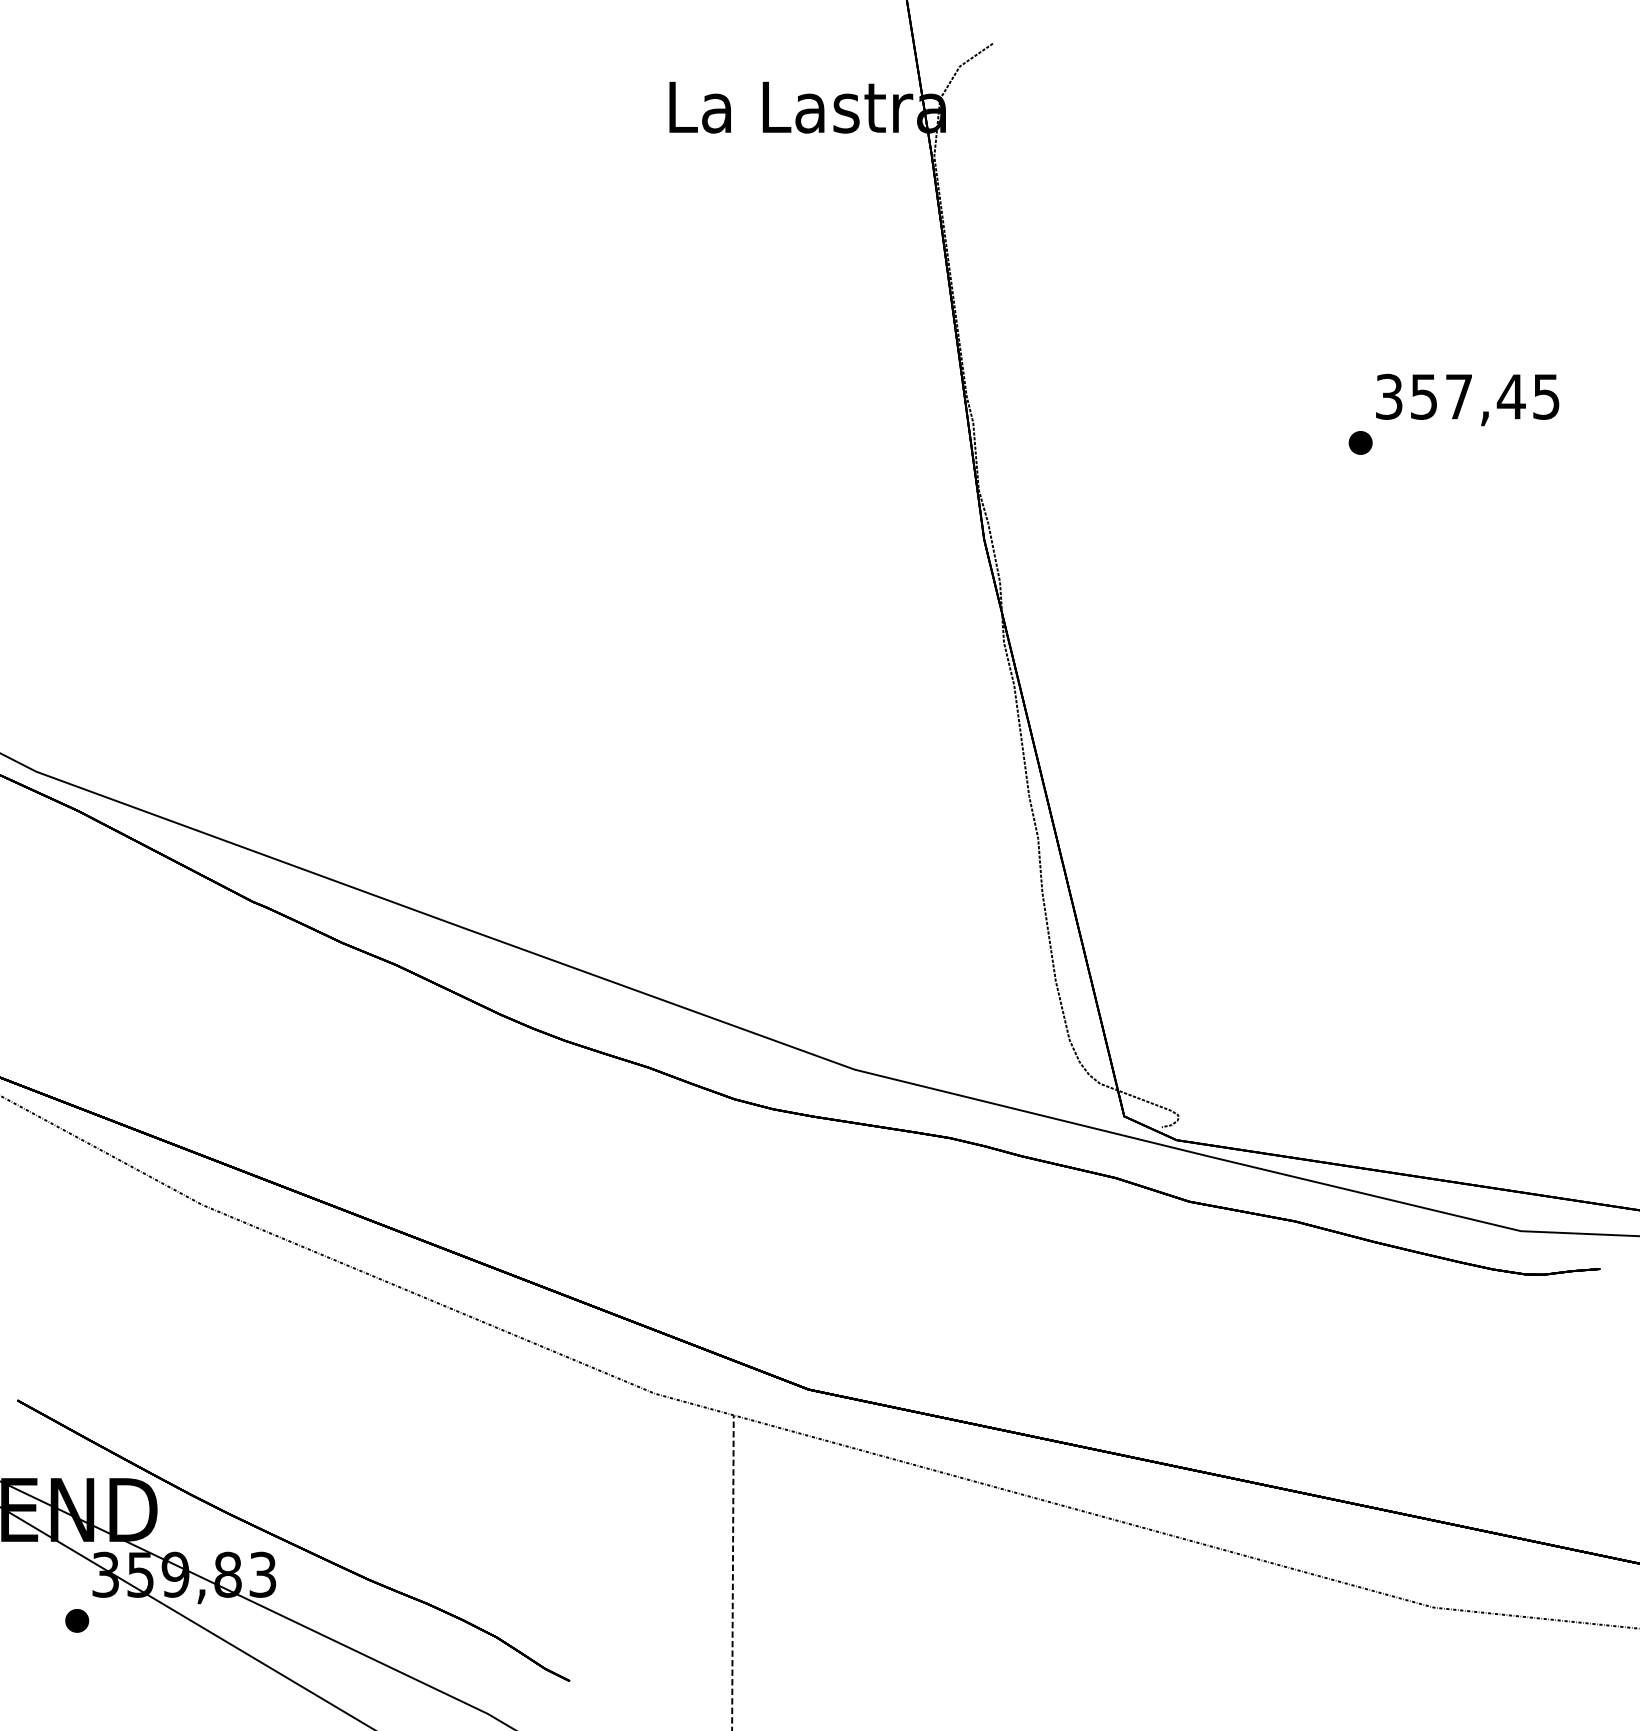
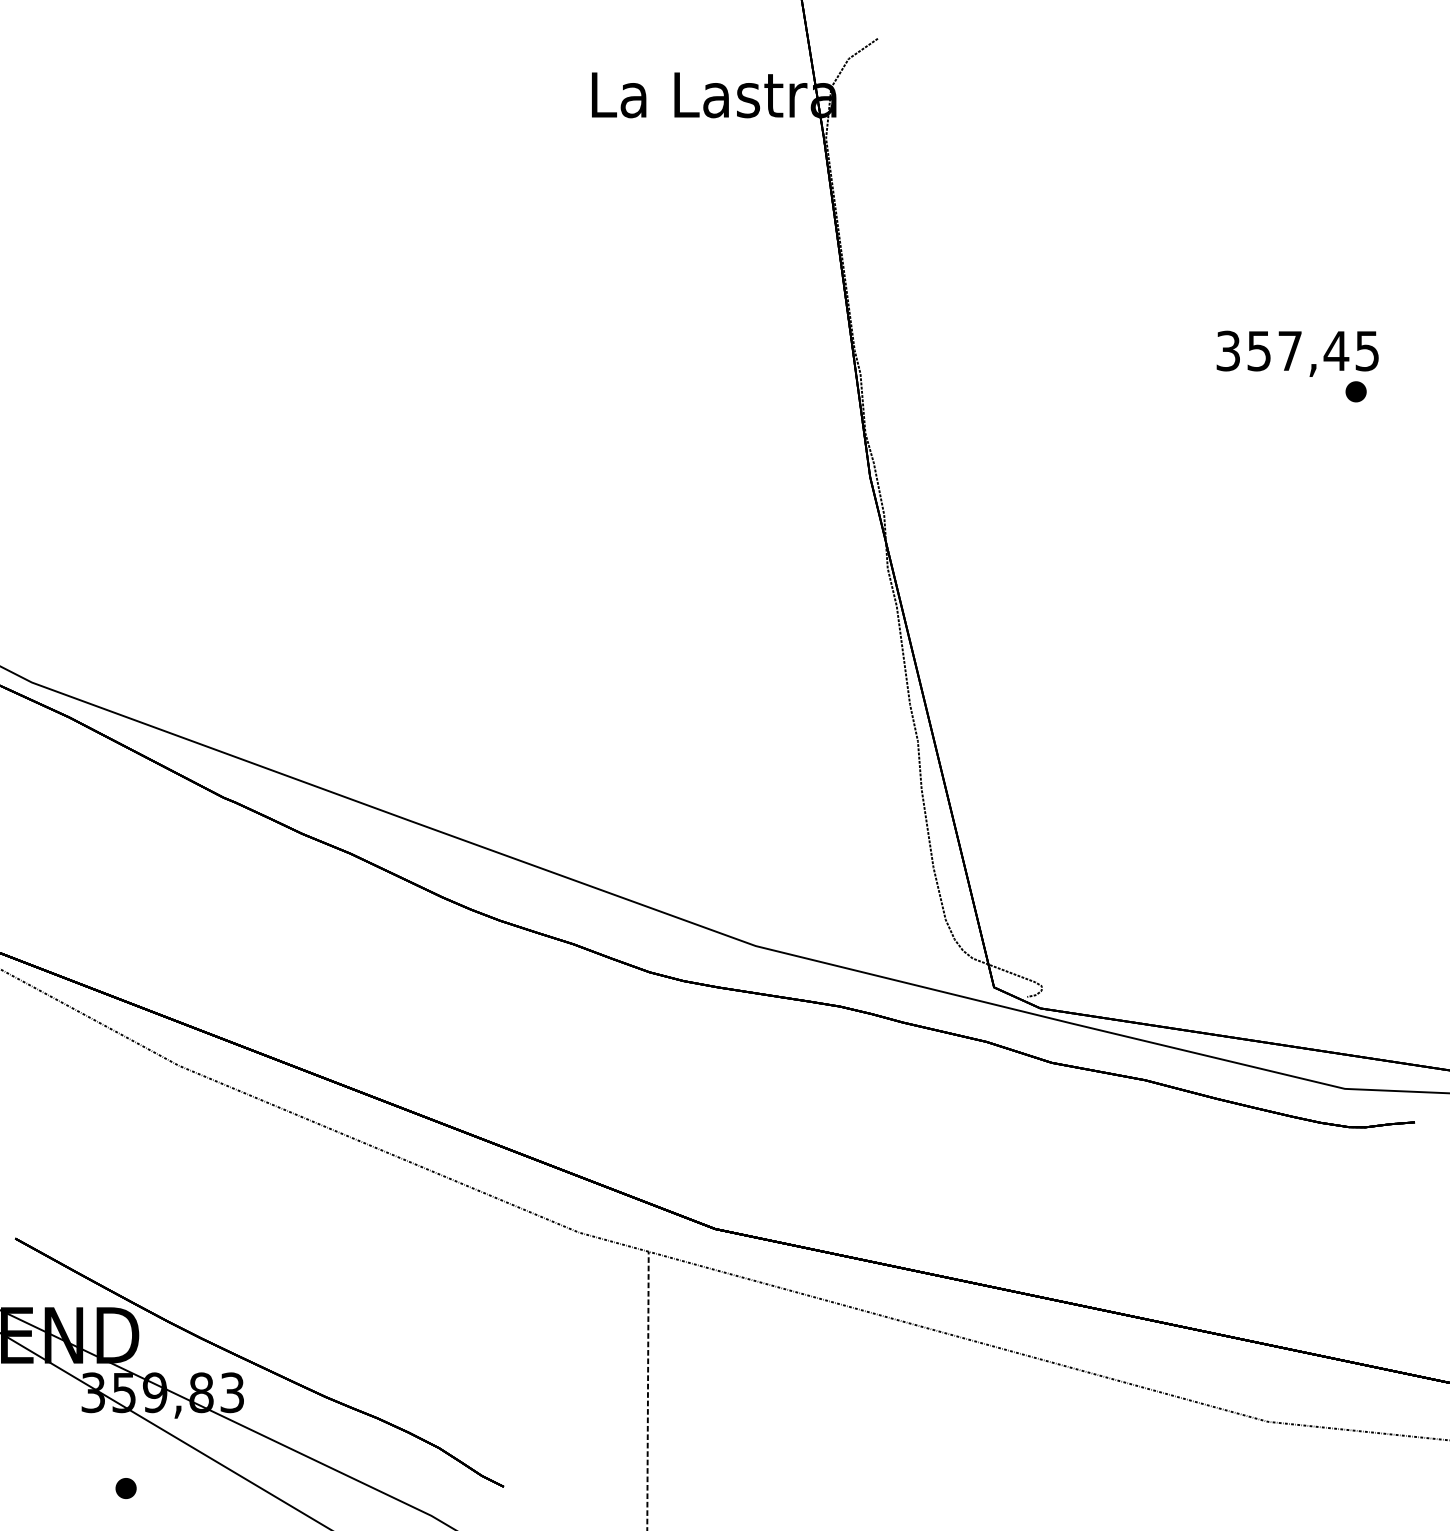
part: (1359, 442) -> (1355, 391), moved
part: (76, 1620) -> (125, 1488), moved

